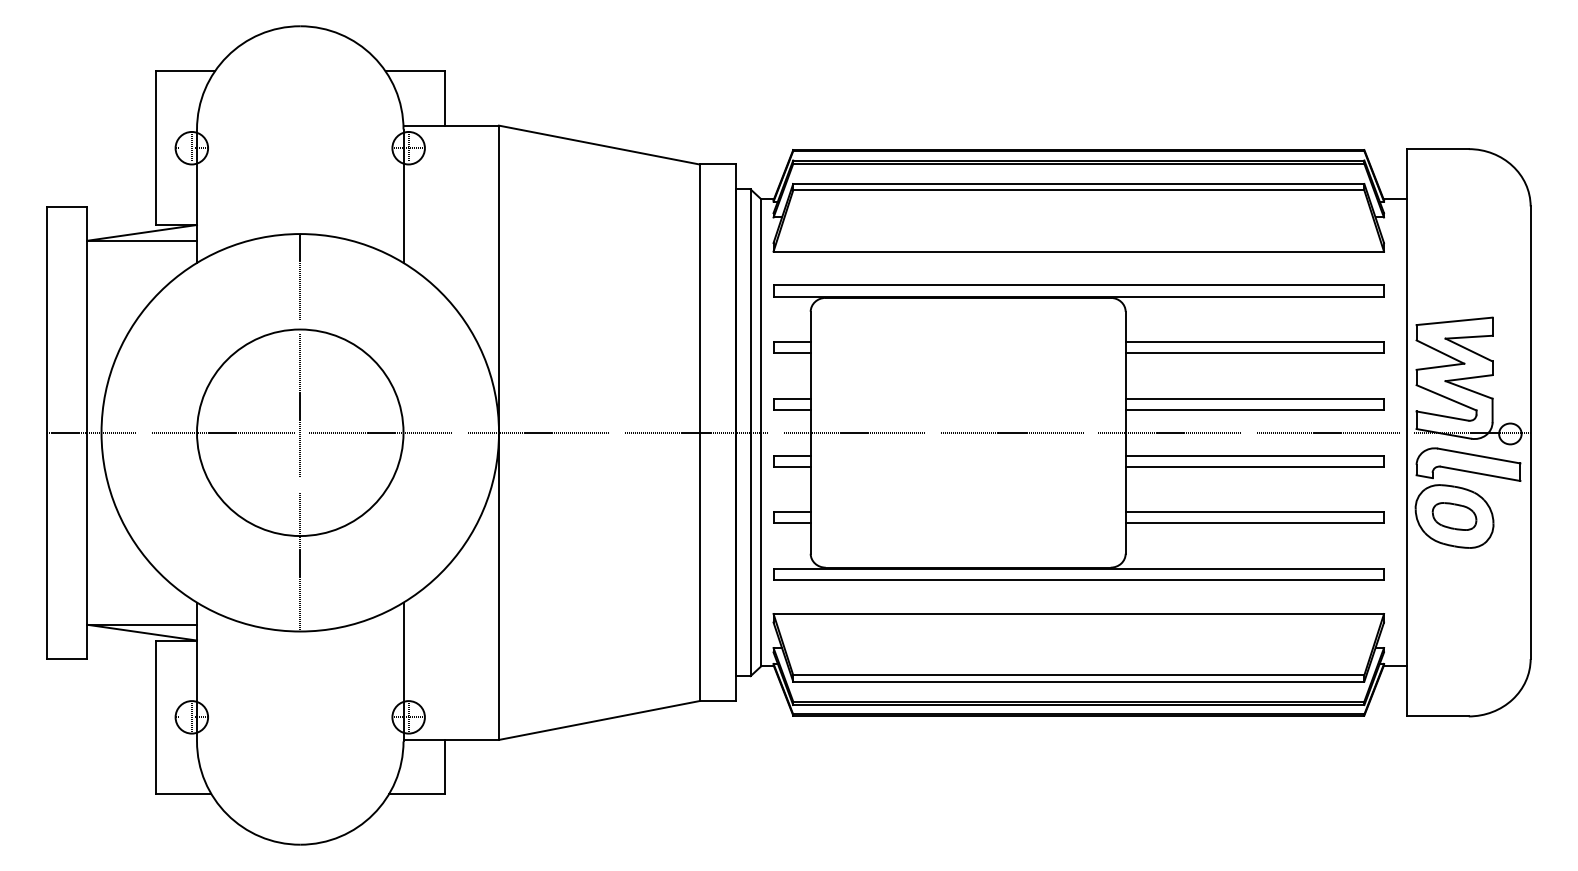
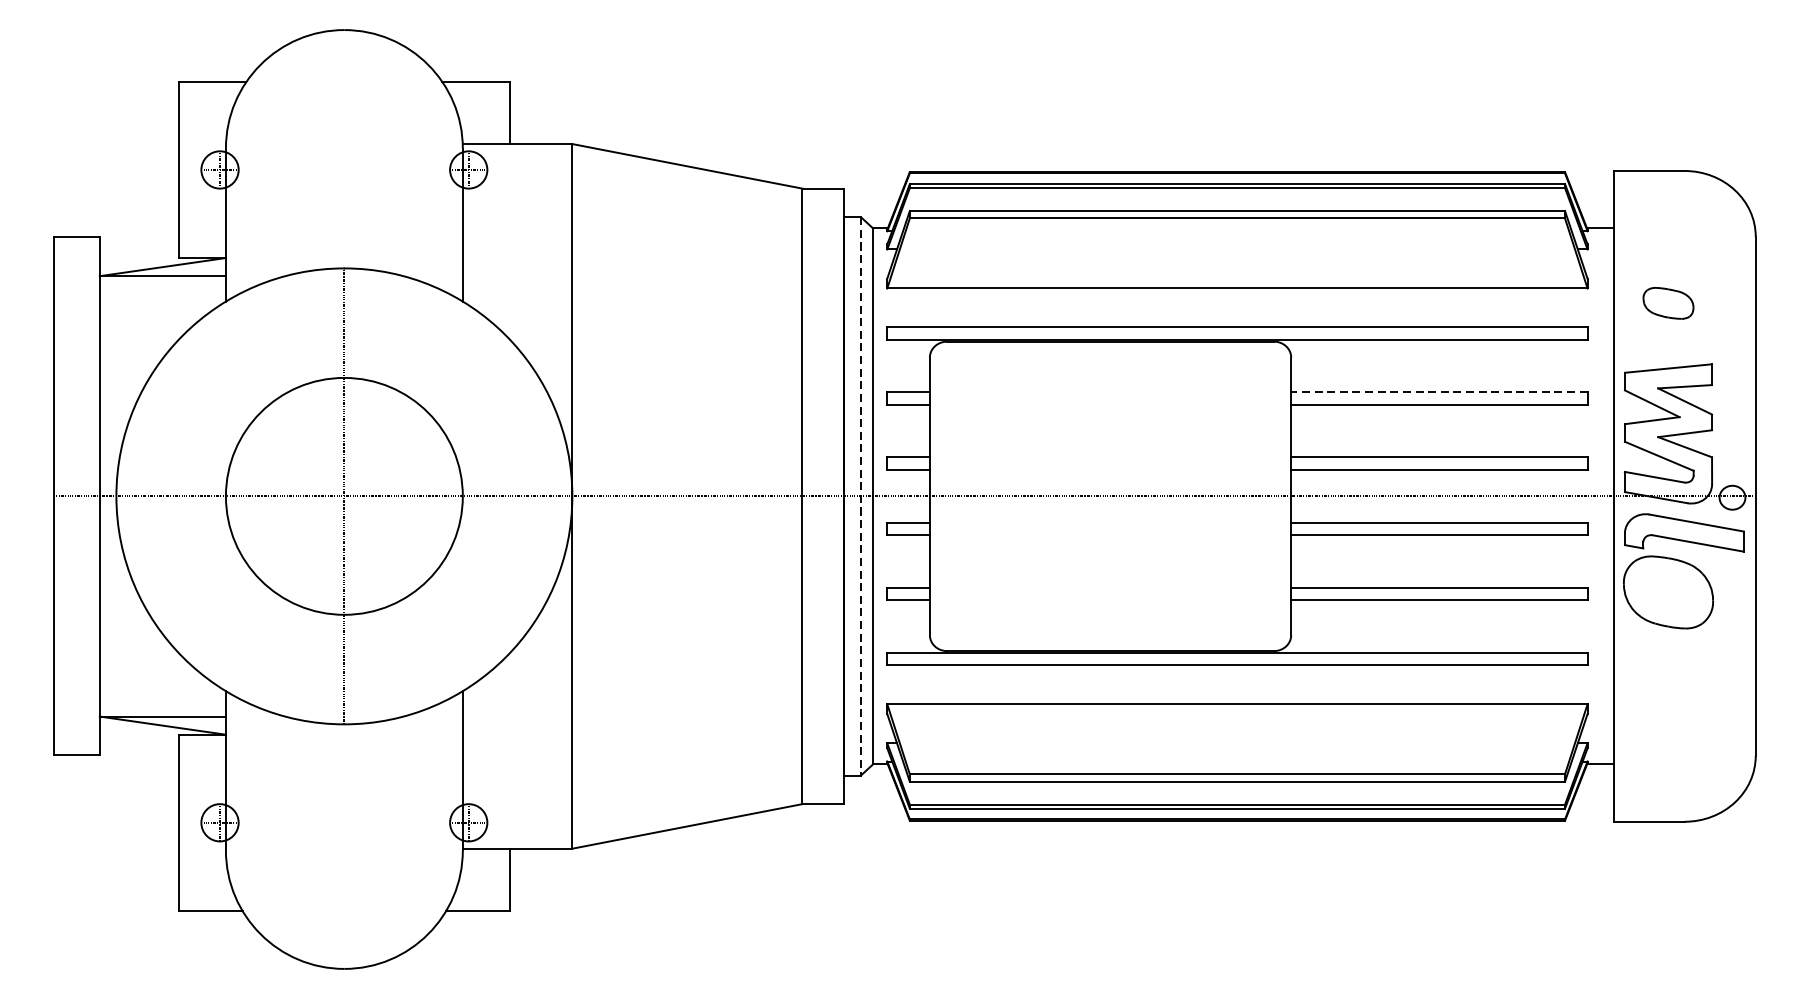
line: (1254, 342) -> (1438, 392), solid -> dashed
line: (750, 433) -> (860, 497), solid -> dashed
part: (1454, 516) -> (1668, 303), moved

